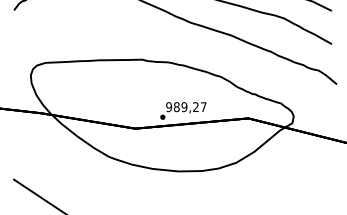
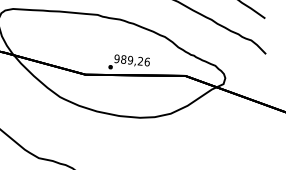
text: (203, 107) -> (147, 62), 989,27 -> 989,26

